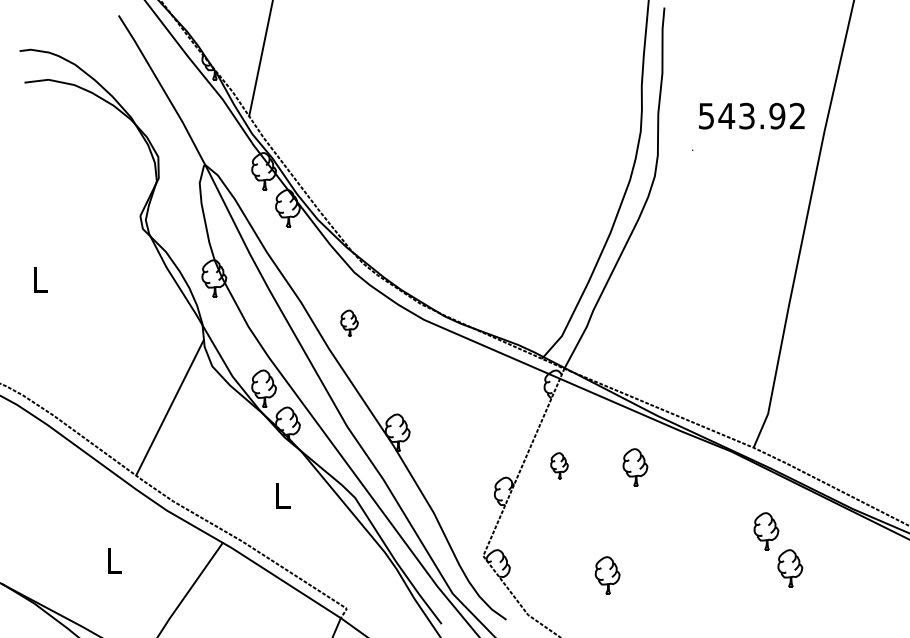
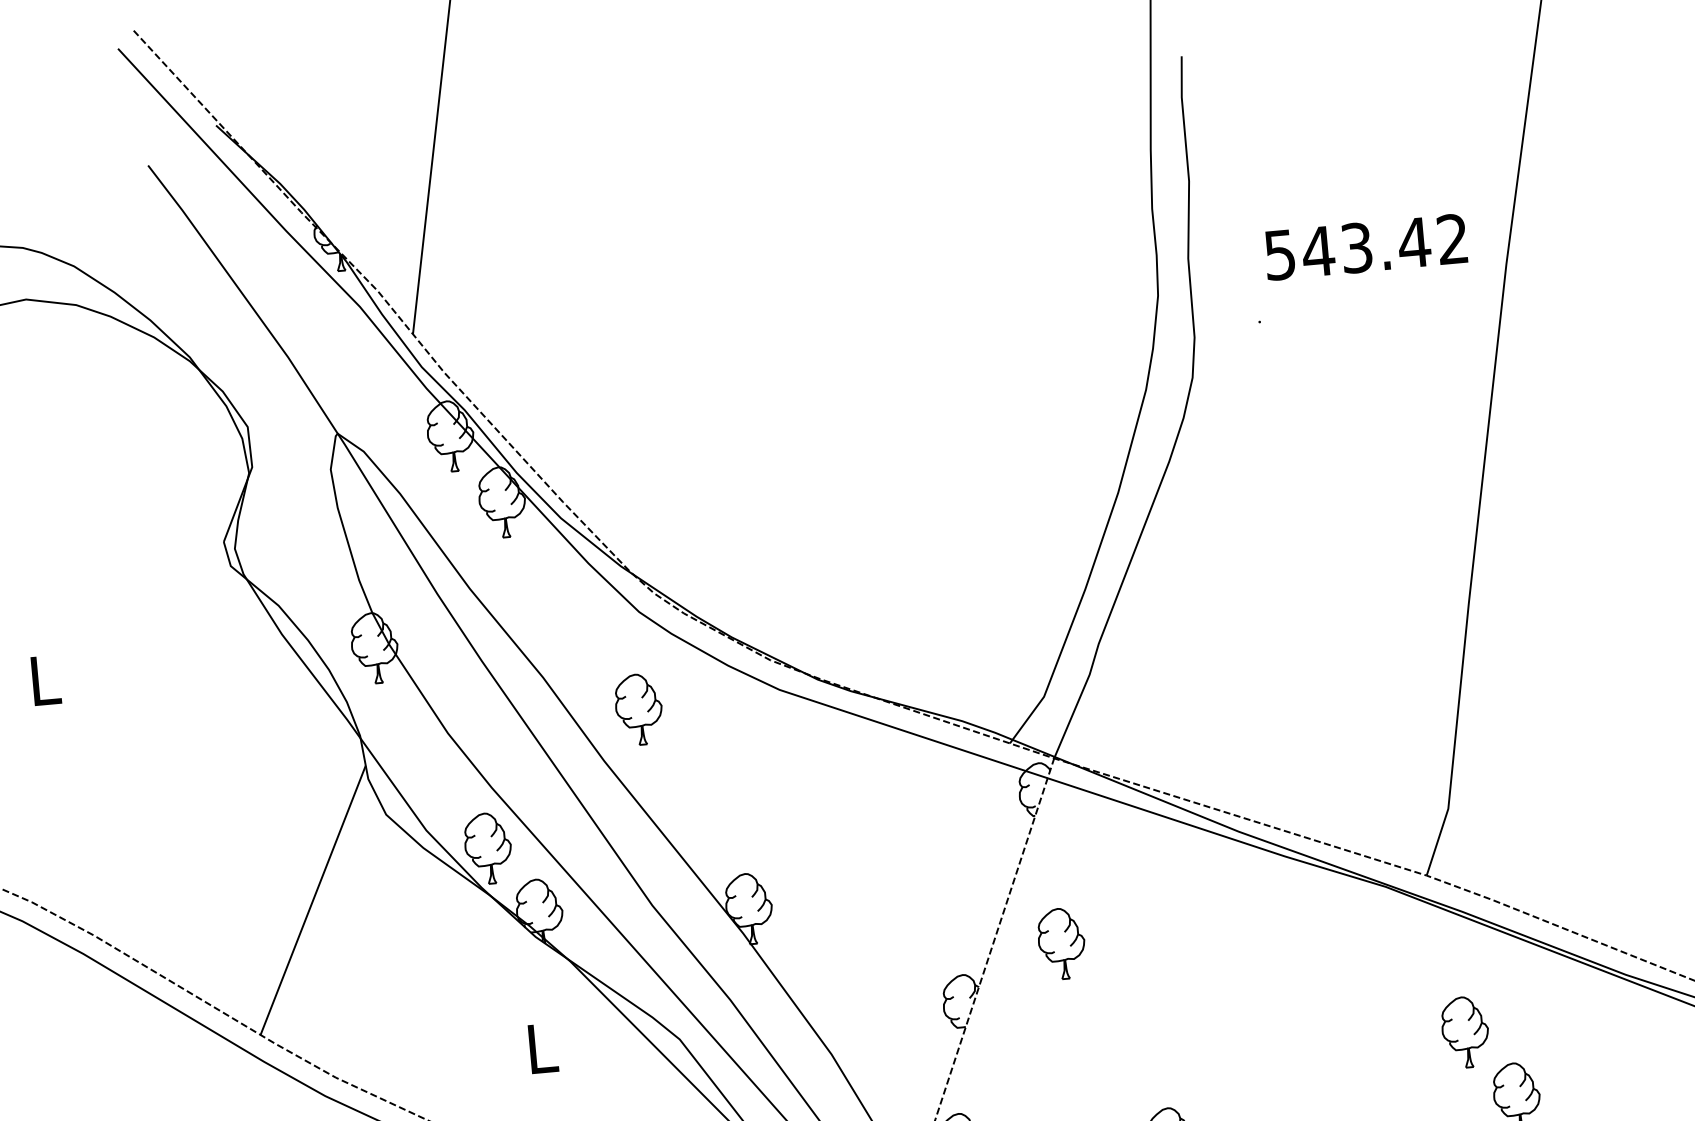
text: (776, 115) -> (1412, 241), 543.92 -> 543.42
part: (349, 323) -> (638, 709), size x1.43
part: (559, 465) -> (1061, 942), size x1.43
part: (635, 467) -> (1206, 933), removed

